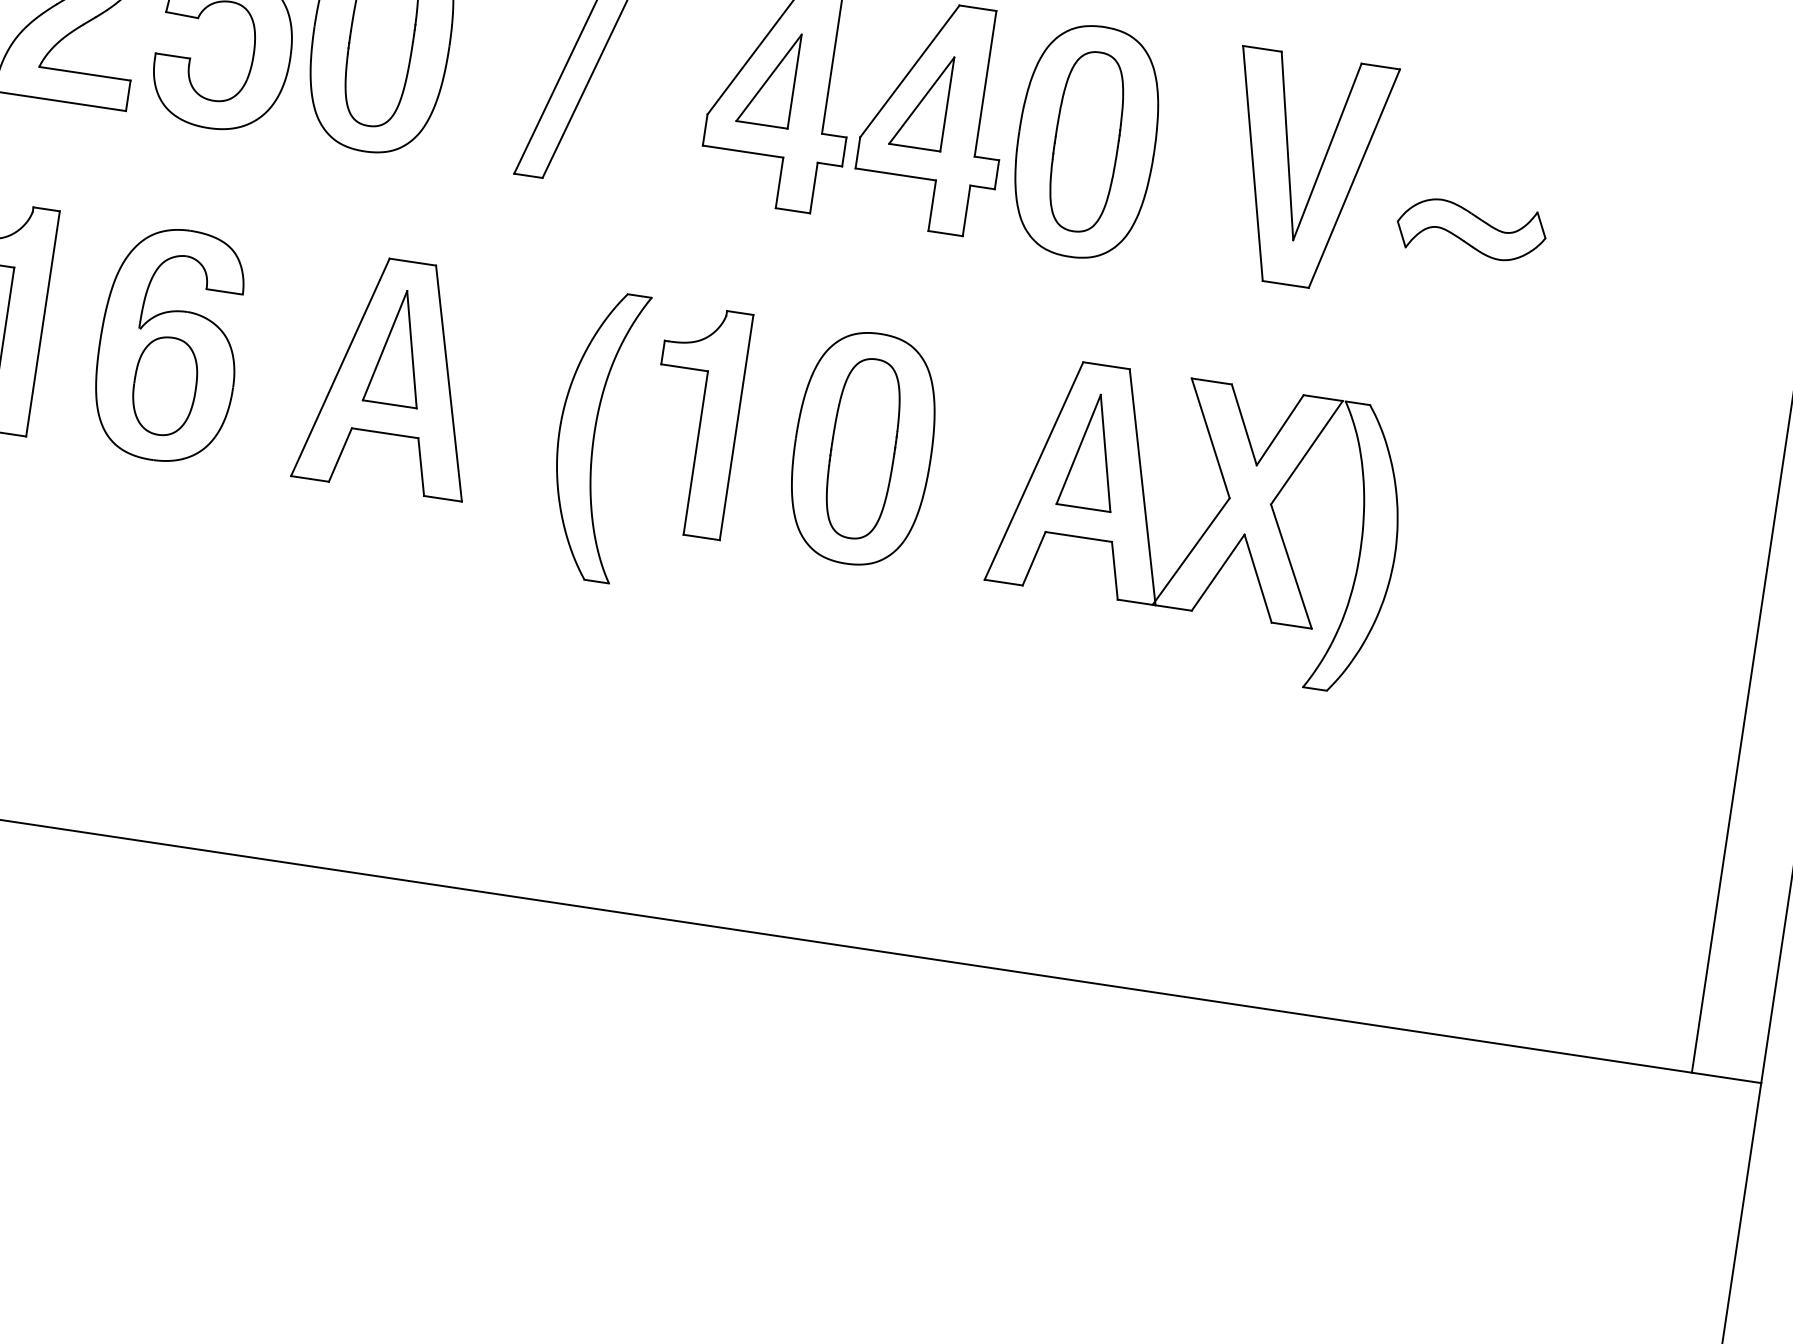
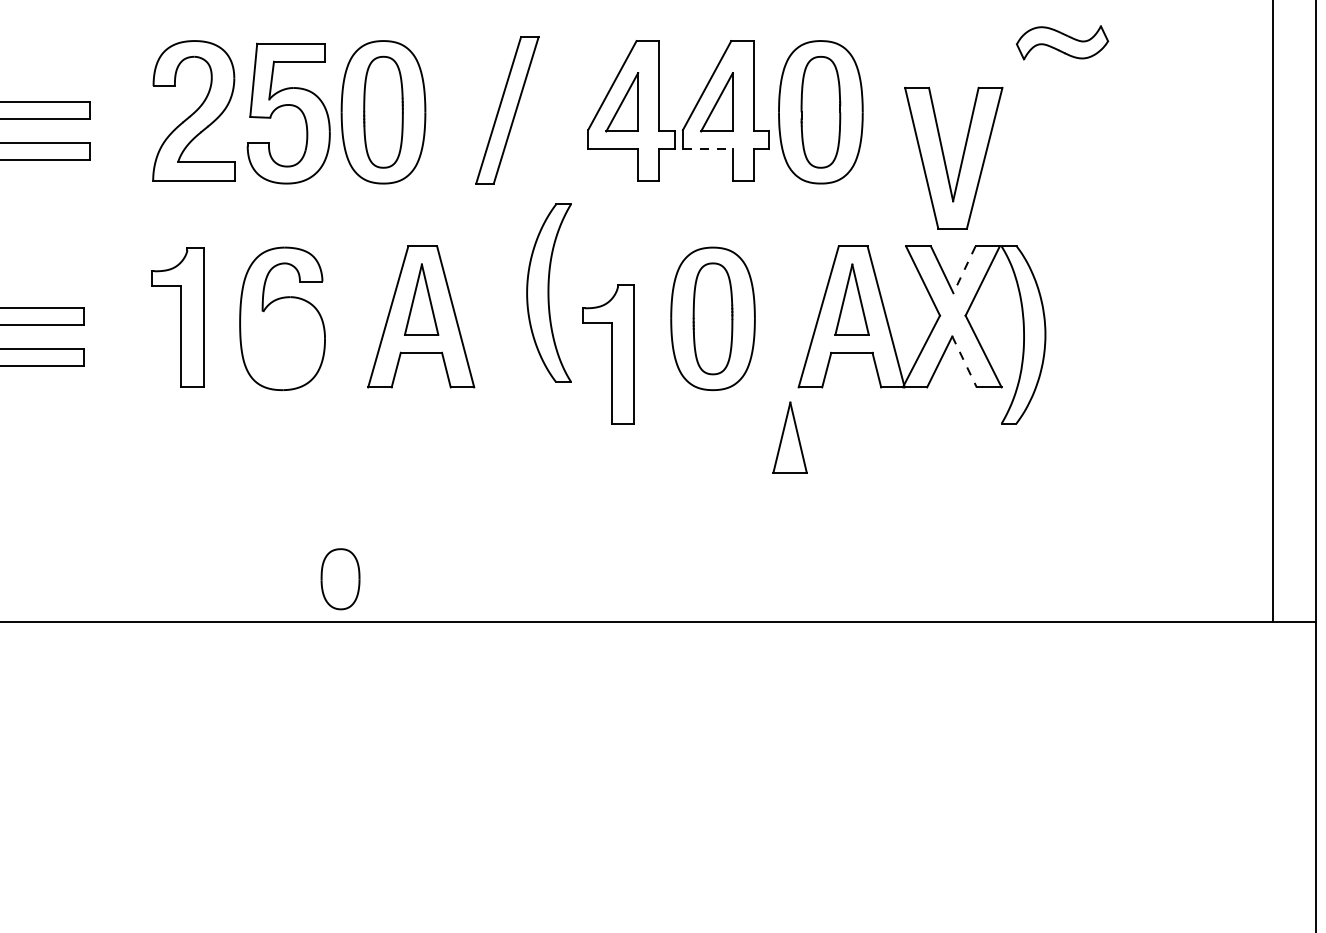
part: (1316, 173) -> (961, 158), moved
line: (895, 174) -> (707, 149), solid -> dashed
part: (1471, 229) -> (1062, 42), moved
part: (164, 386) -> (340, 579), moved
part: (695, 421) -> (608, 354), moved
line: (1280, 429) -> (964, 269), solid -> dashed
part: (594, 434) -> (548, 292), moved
line: (1257, 579) -> (964, 362), solid -> dashed
part: (957, 658) -> (789, 437), added

